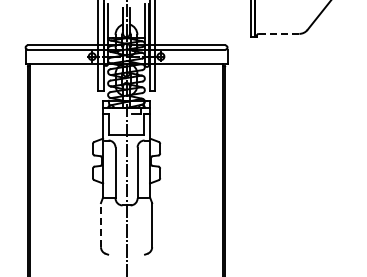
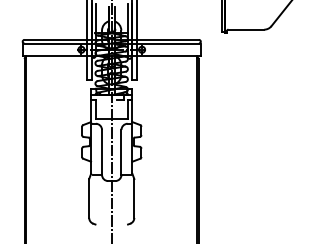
line: (279, 33) -> (246, 29), dashed -> solid
line: (101, 224) -> (89, 197), dashed -> solid

